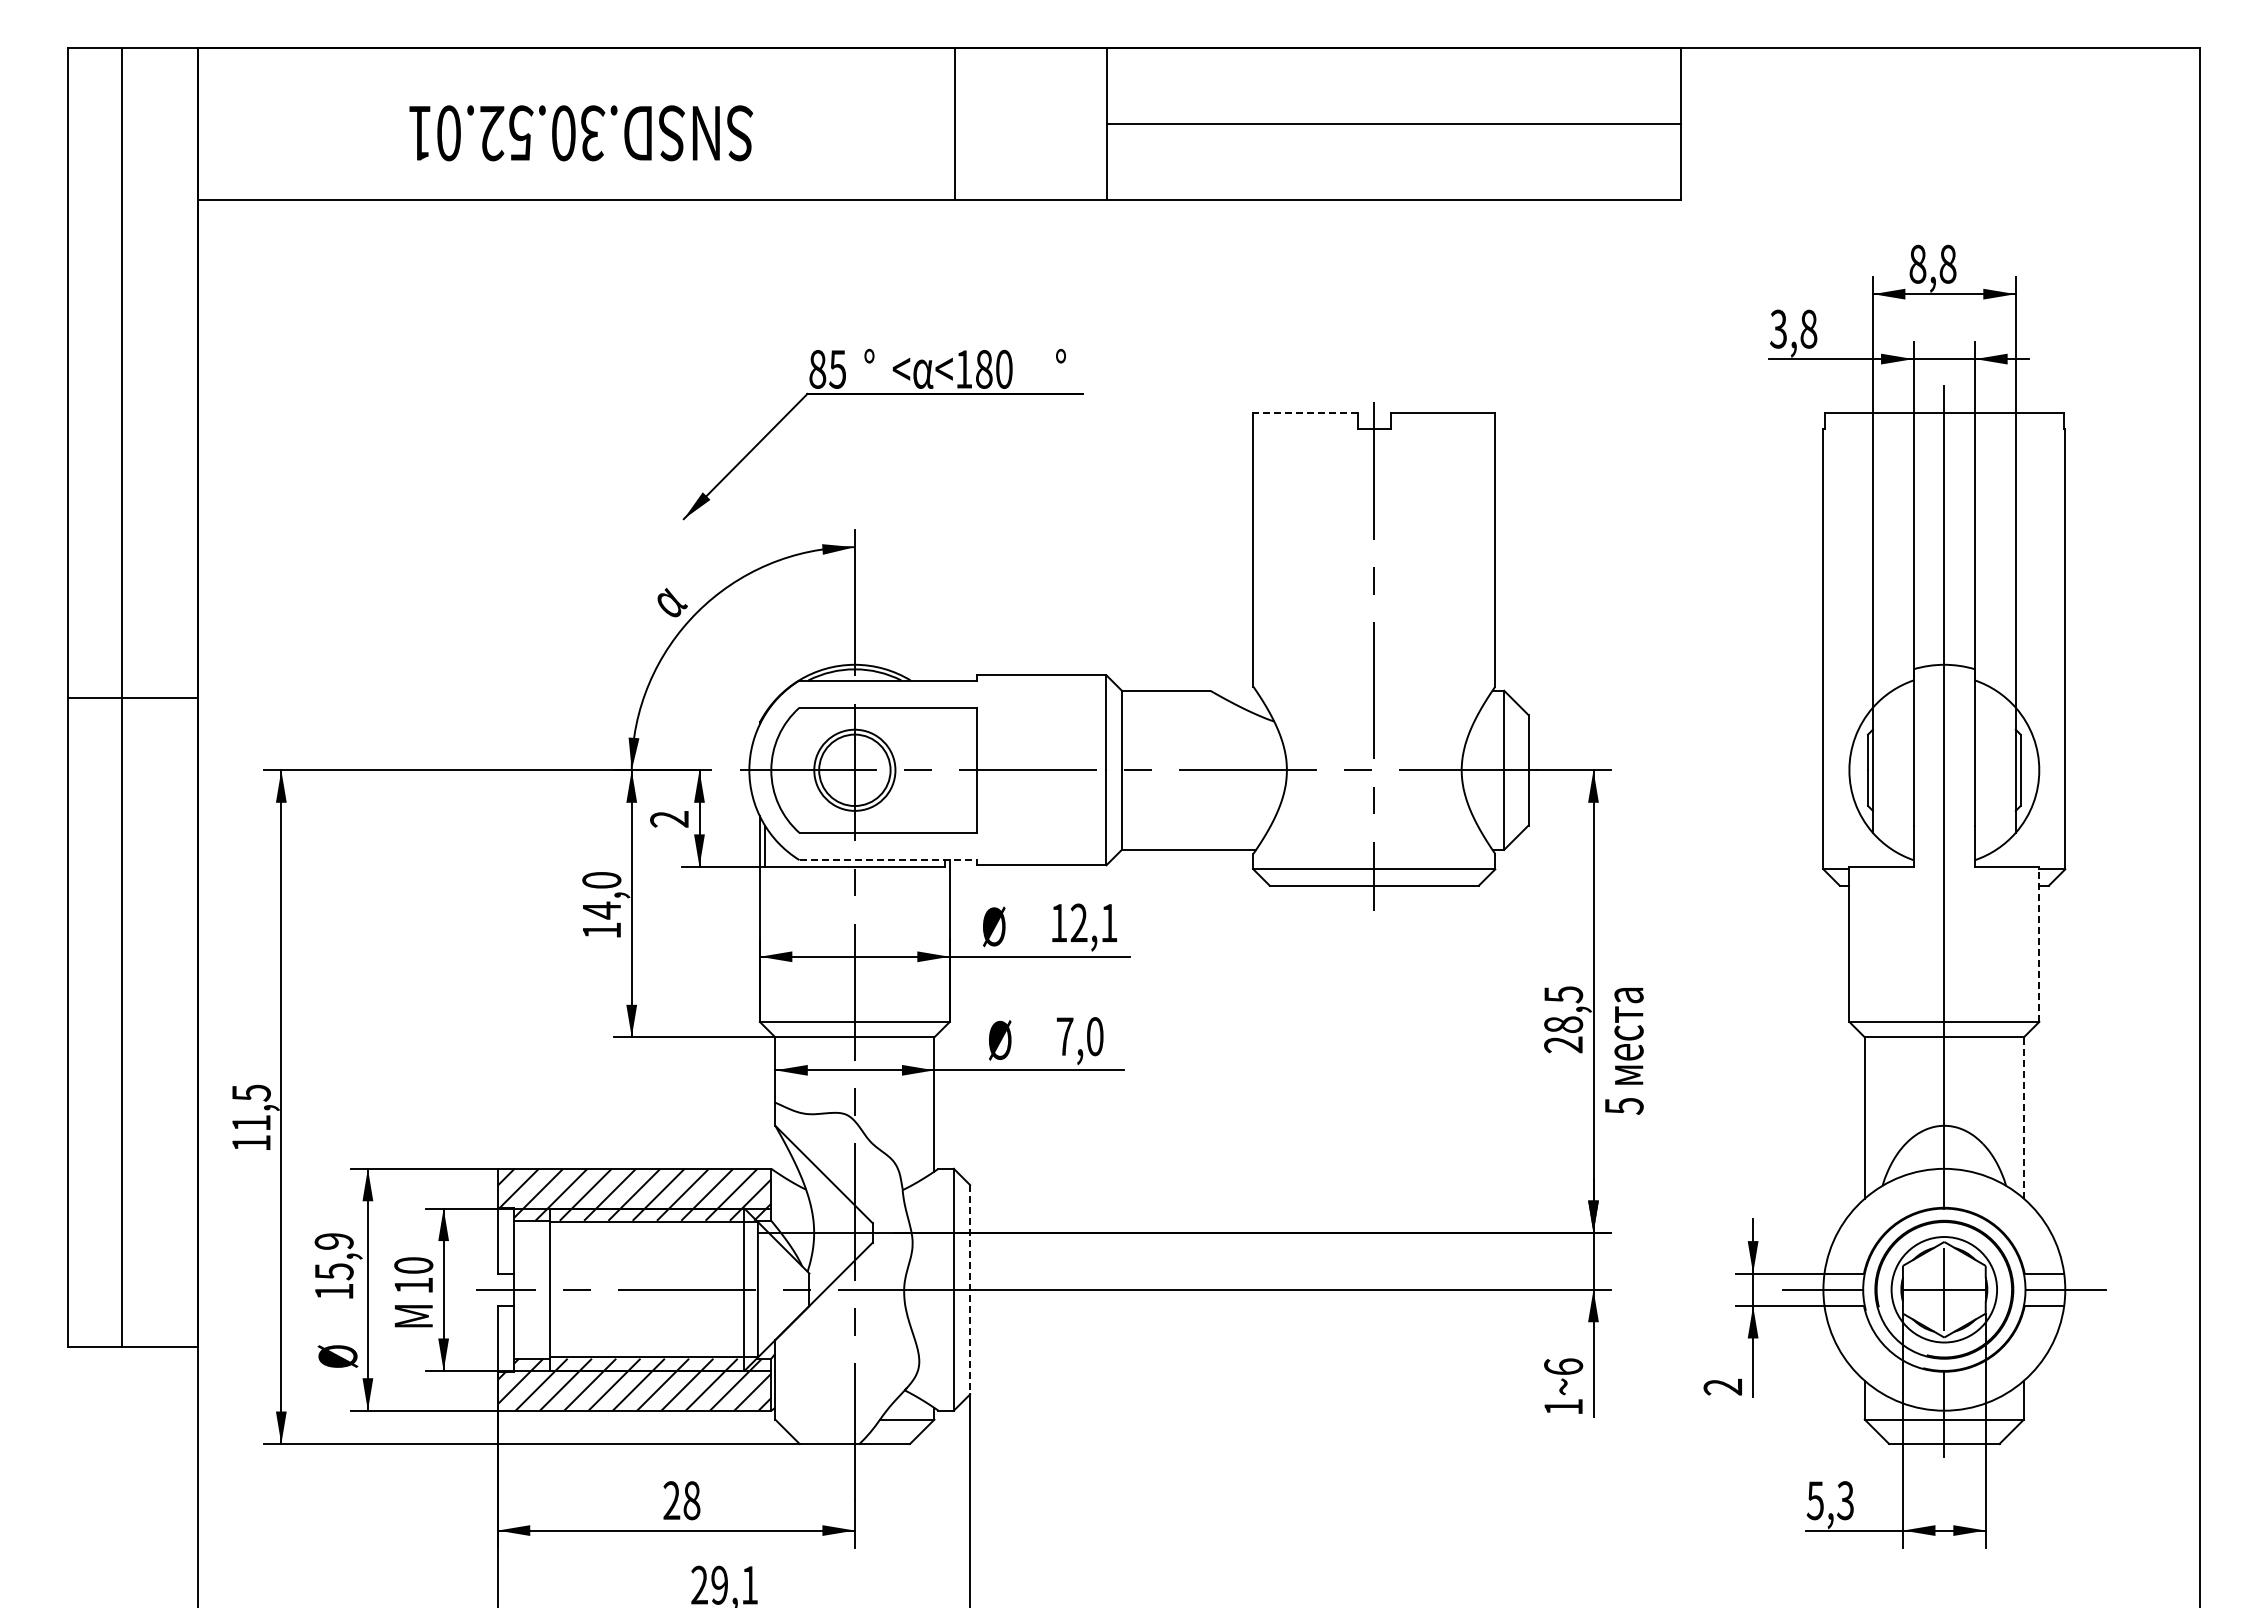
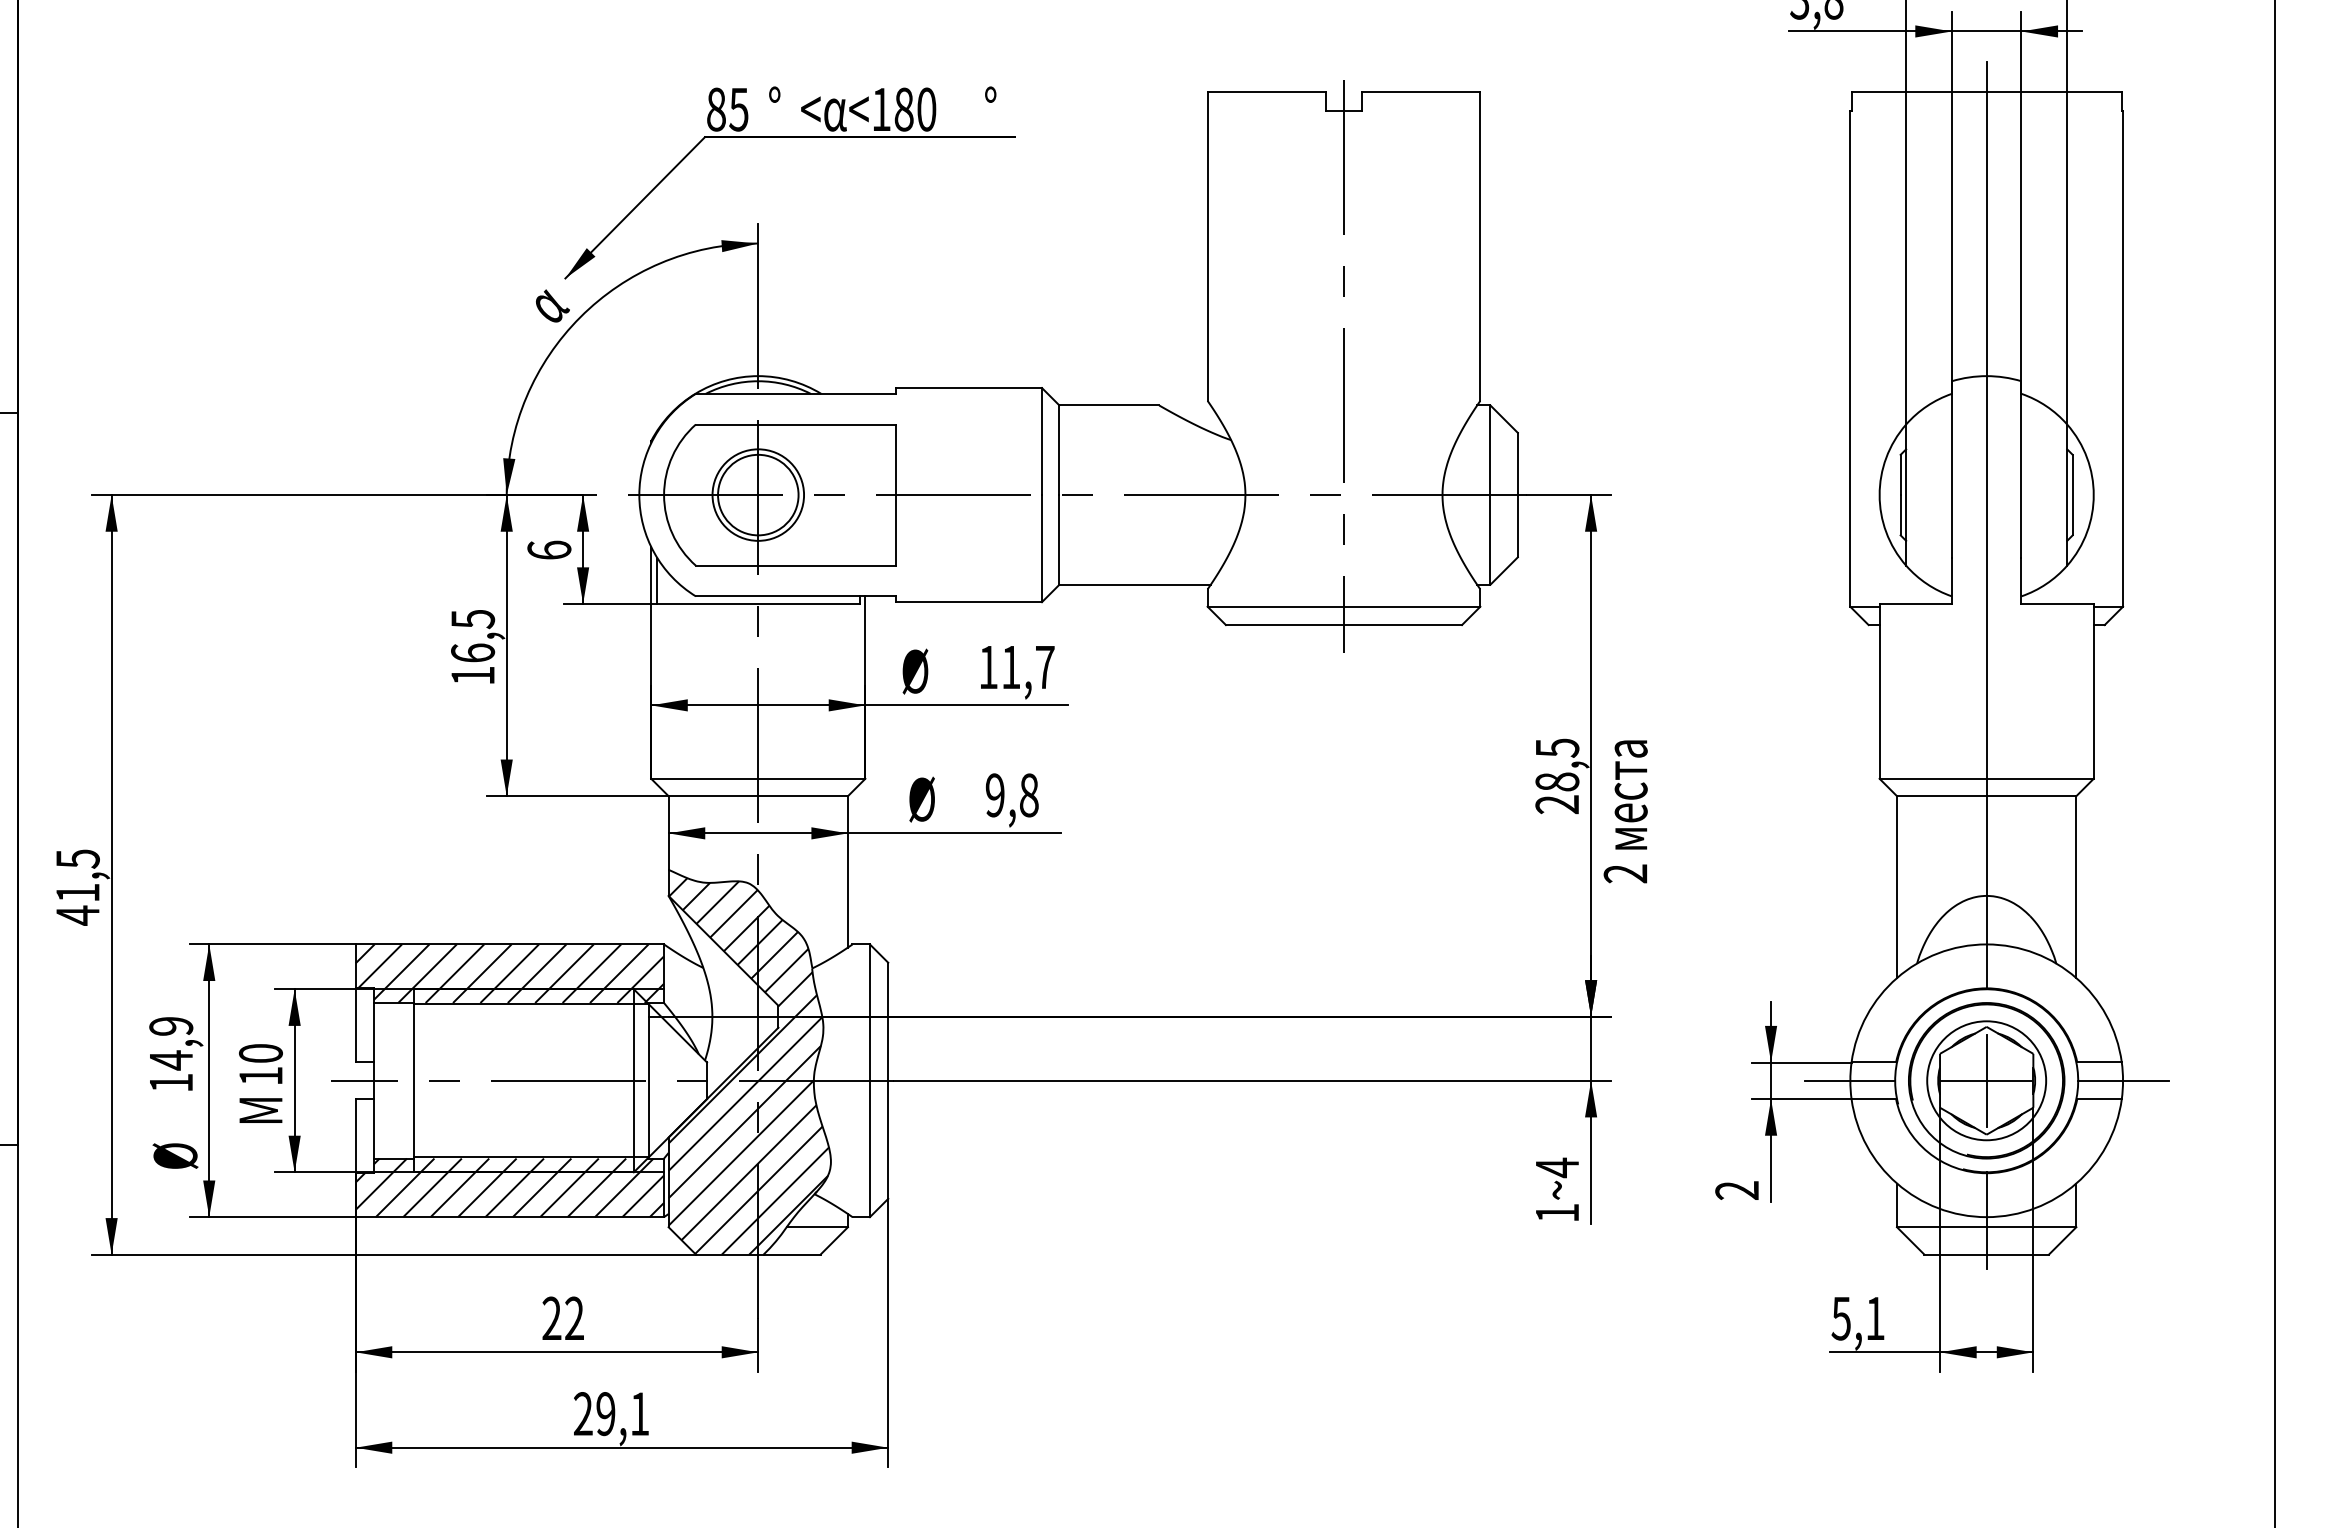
part: (882, 394) -> (789, 137), moved
line: (1305, 413) -> (1266, 92), dashed -> solid
text: (669, 818) -> (549, 549), 2 -> 6
line: (888, 860) -> (796, 596), dashed -> solid
text: (601, 895) -> (472, 636), 14,0 -> 16,5
text: (1093, 922) -> (1027, 666), 12,1 -> 11,7
line: (2039, 944) -> (2093, 691), dashed -> solid
text: (1079, 1036) -> (1011, 795), 7,0 -> 9,8
text: (1623, 1106) -> (1624, 874), 5 -> 2
line: (2023, 1118) -> (2075, 887), dashed -> solid
text: (251, 1143) -> (77, 915), 11,5 -> 41,5
text: (334, 1271) -> (171, 1060), 15,9 -> 14,9
hatch: (846, 1276) -> (748, 1065), added
line: (970, 1289) -> (888, 1080), dashed -> solid
text: (1563, 1367) -> (1557, 1168), 1~6 -> 1~4
text: (691, 1500) -> (574, 1318), 28 -> 22
text: (1845, 1500) -> (1875, 1318), 5,3 -> 5,1

